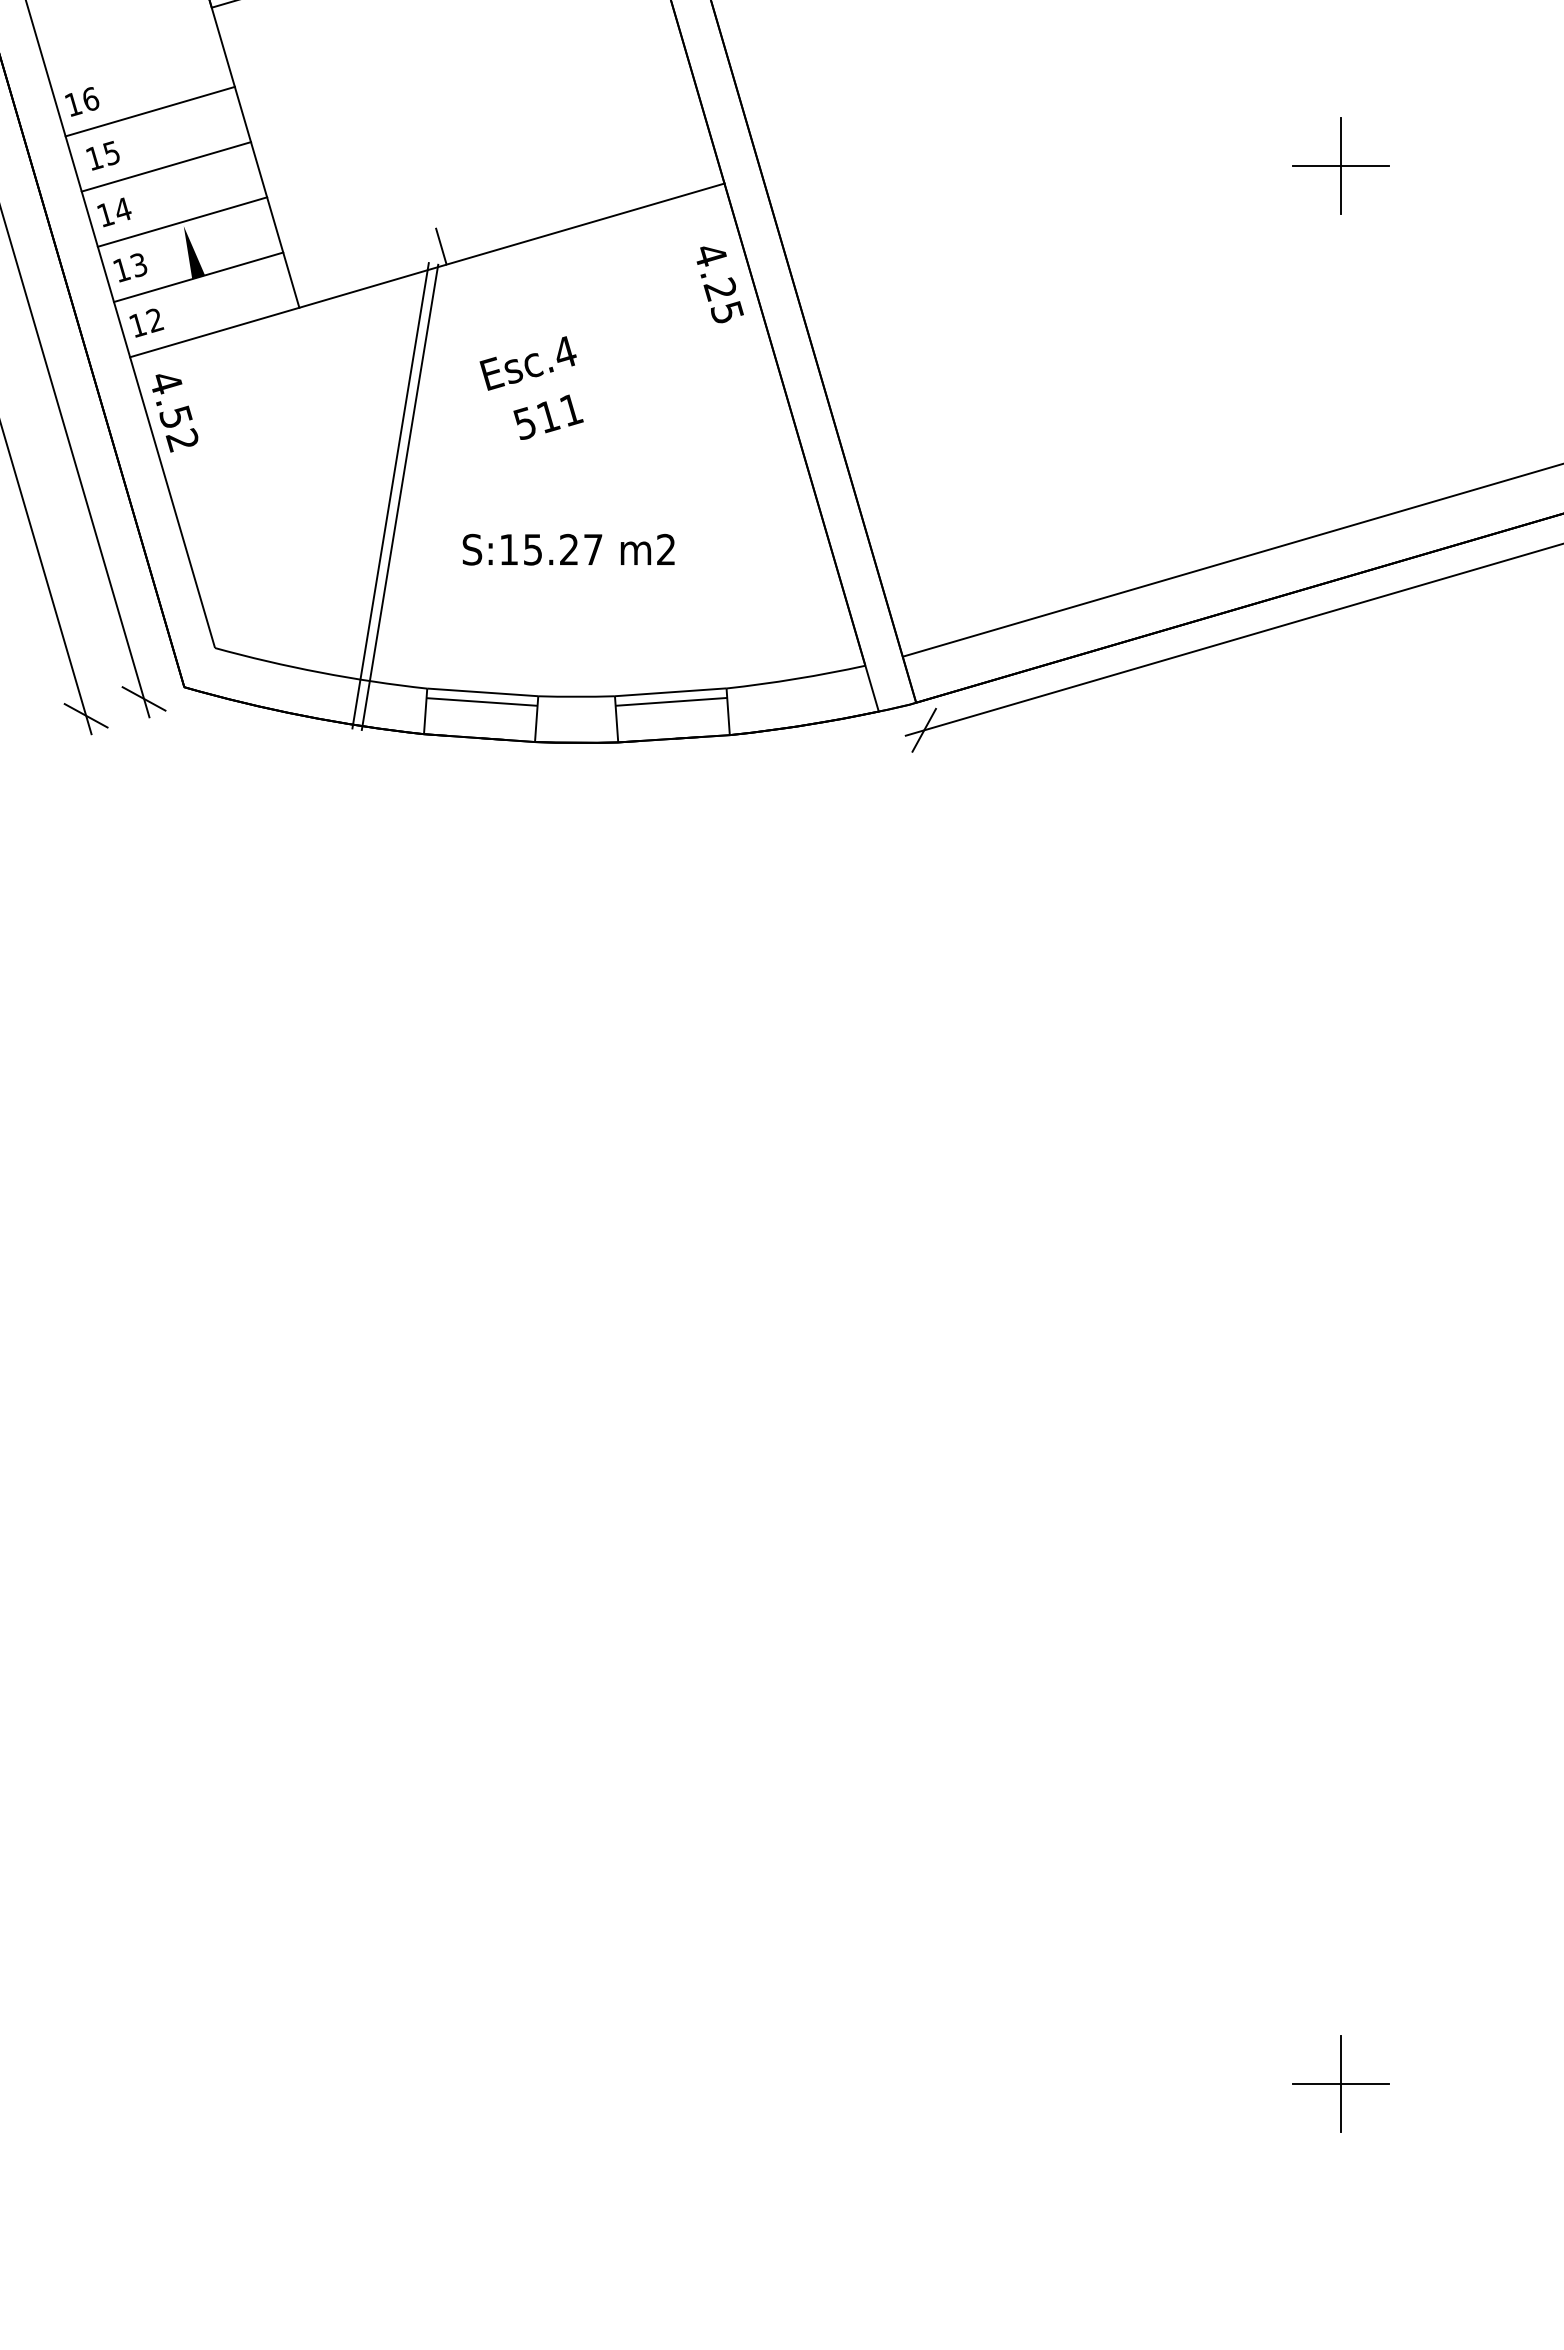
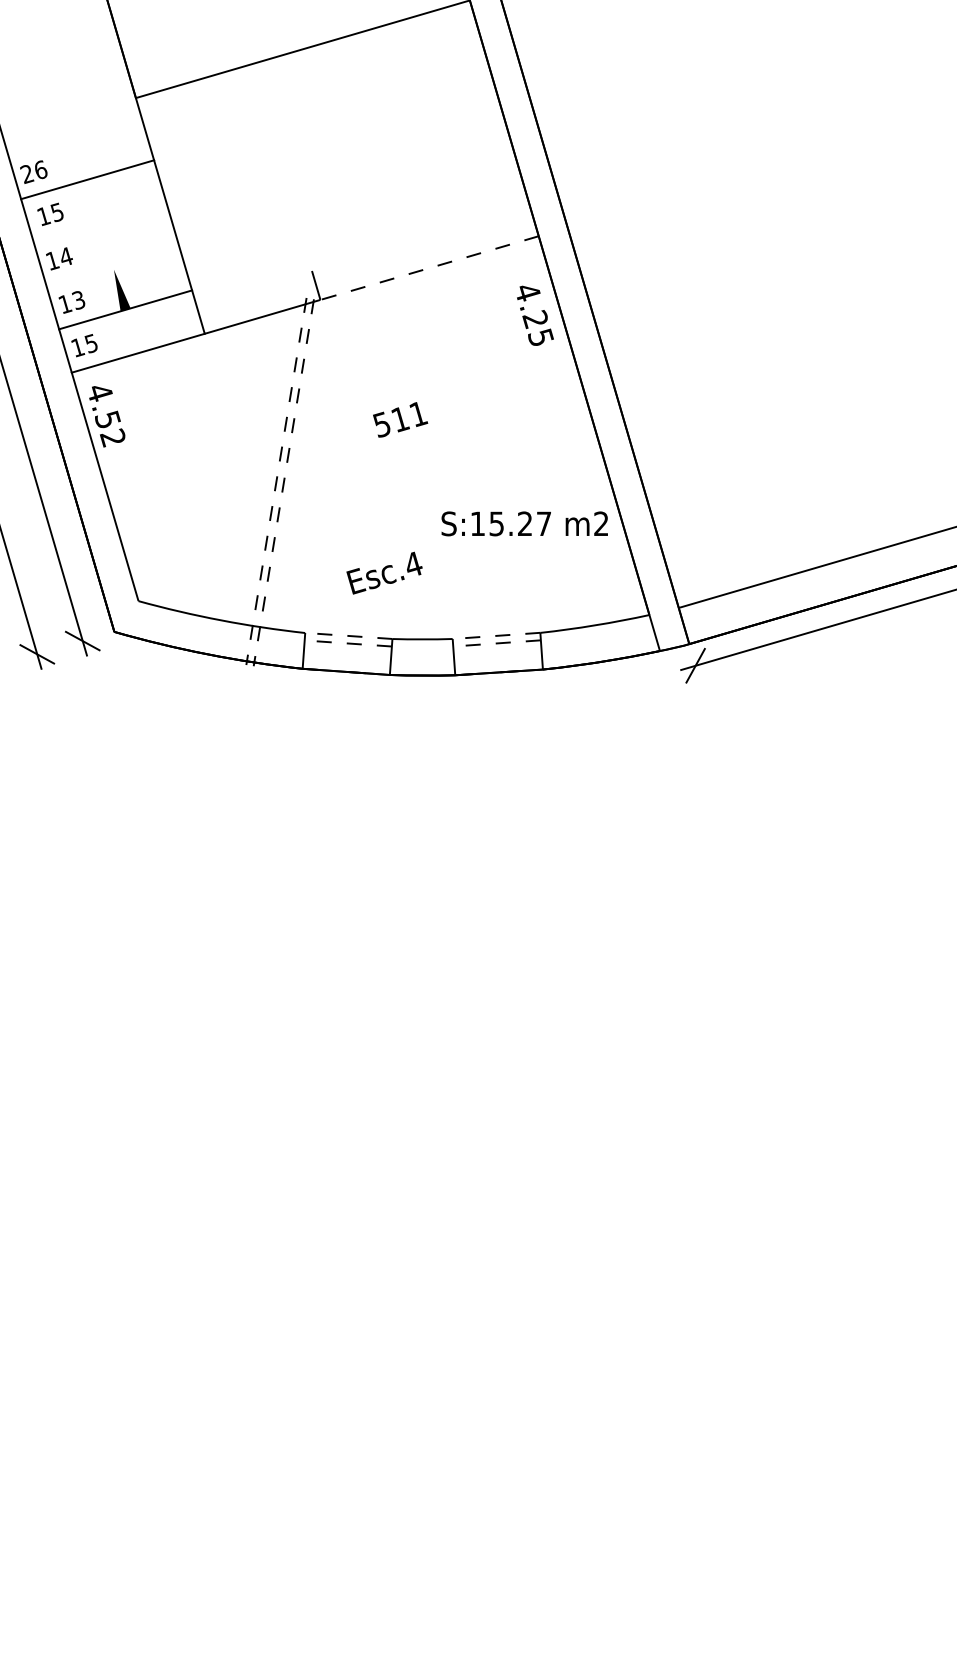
text: (73, 105) -> (27, 174), 16 -> 26
line: (166, 166) -> (100, 222), removed
line: (182, 221) -> (112, 266), removed
line: (585, 224) -> (429, 268), solid -> dashed
text: (155, 319) -> (91, 343), 12 -> 15
text: (527, 363) -> (383, 573), moved
line: (390, 495) -> (276, 481), solid -> dashed
line: (400, 497) -> (284, 482), solid -> dashed
text: (568, 549) -> (524, 523), moved
line: (482, 692) -> (348, 636), solid -> dashed
line: (670, 692) -> (496, 636), solid -> dashed
line: (482, 701) -> (348, 643), solid -> dashed
line: (671, 701) -> (497, 643), solid -> dashed

